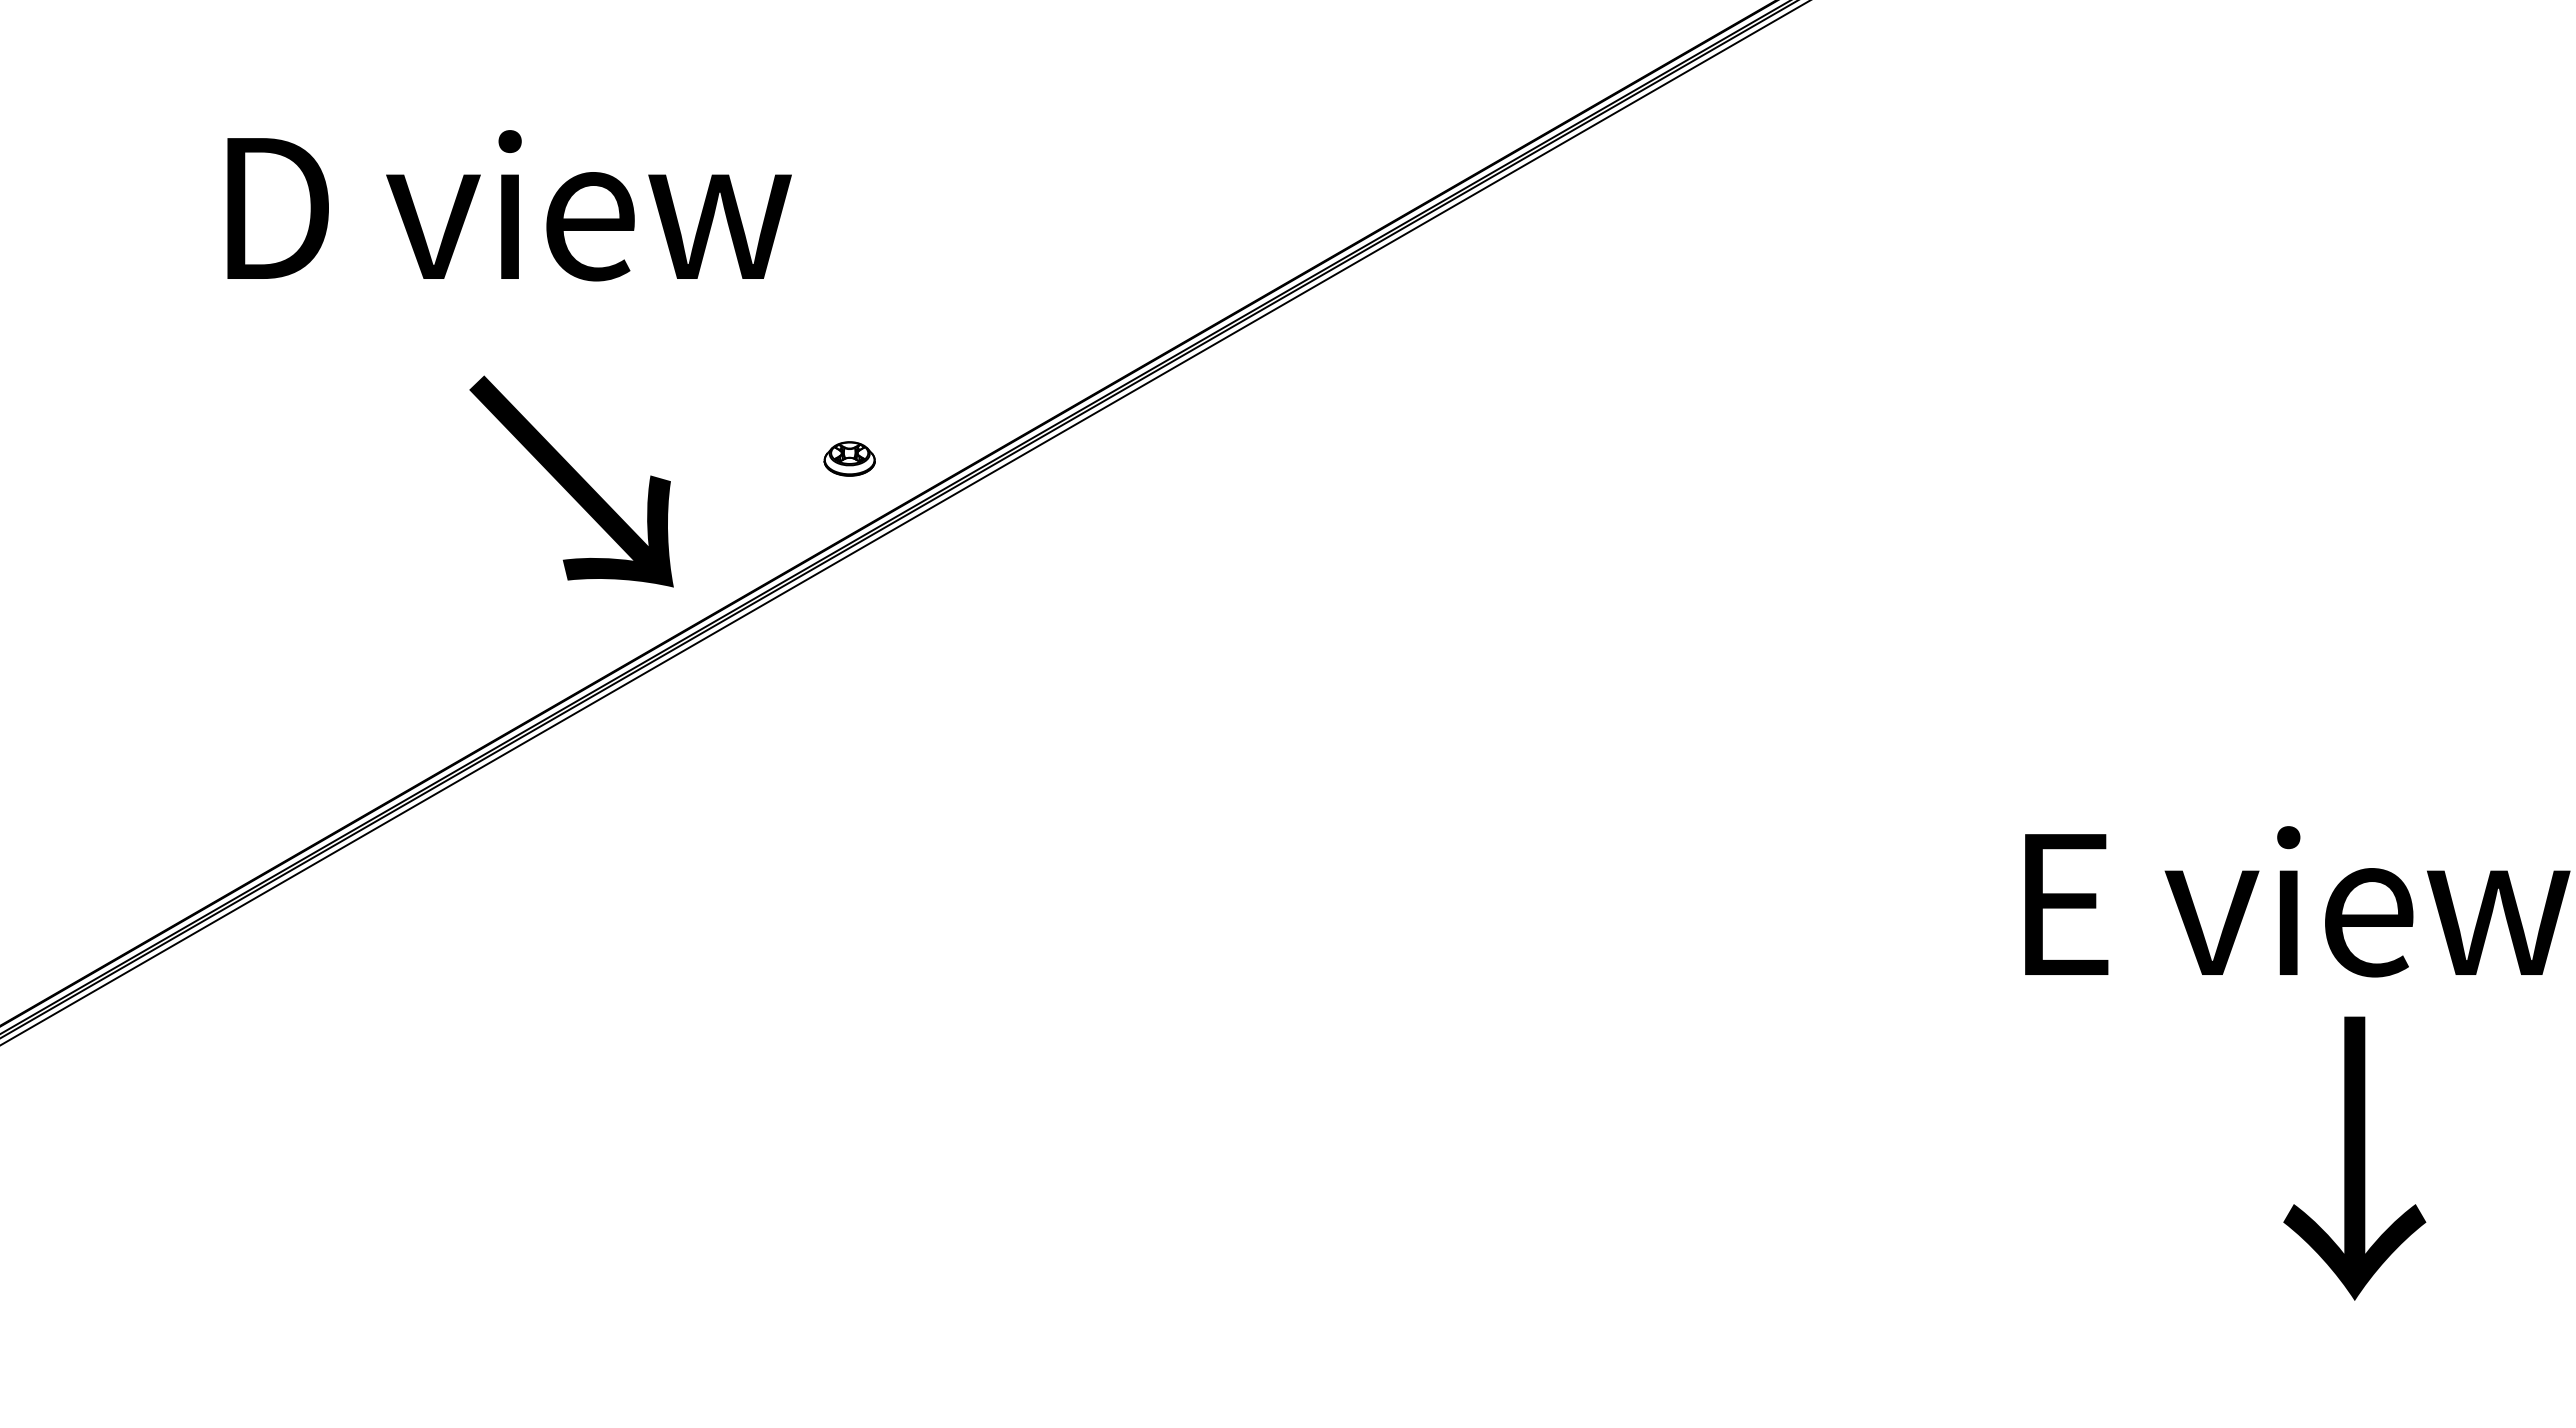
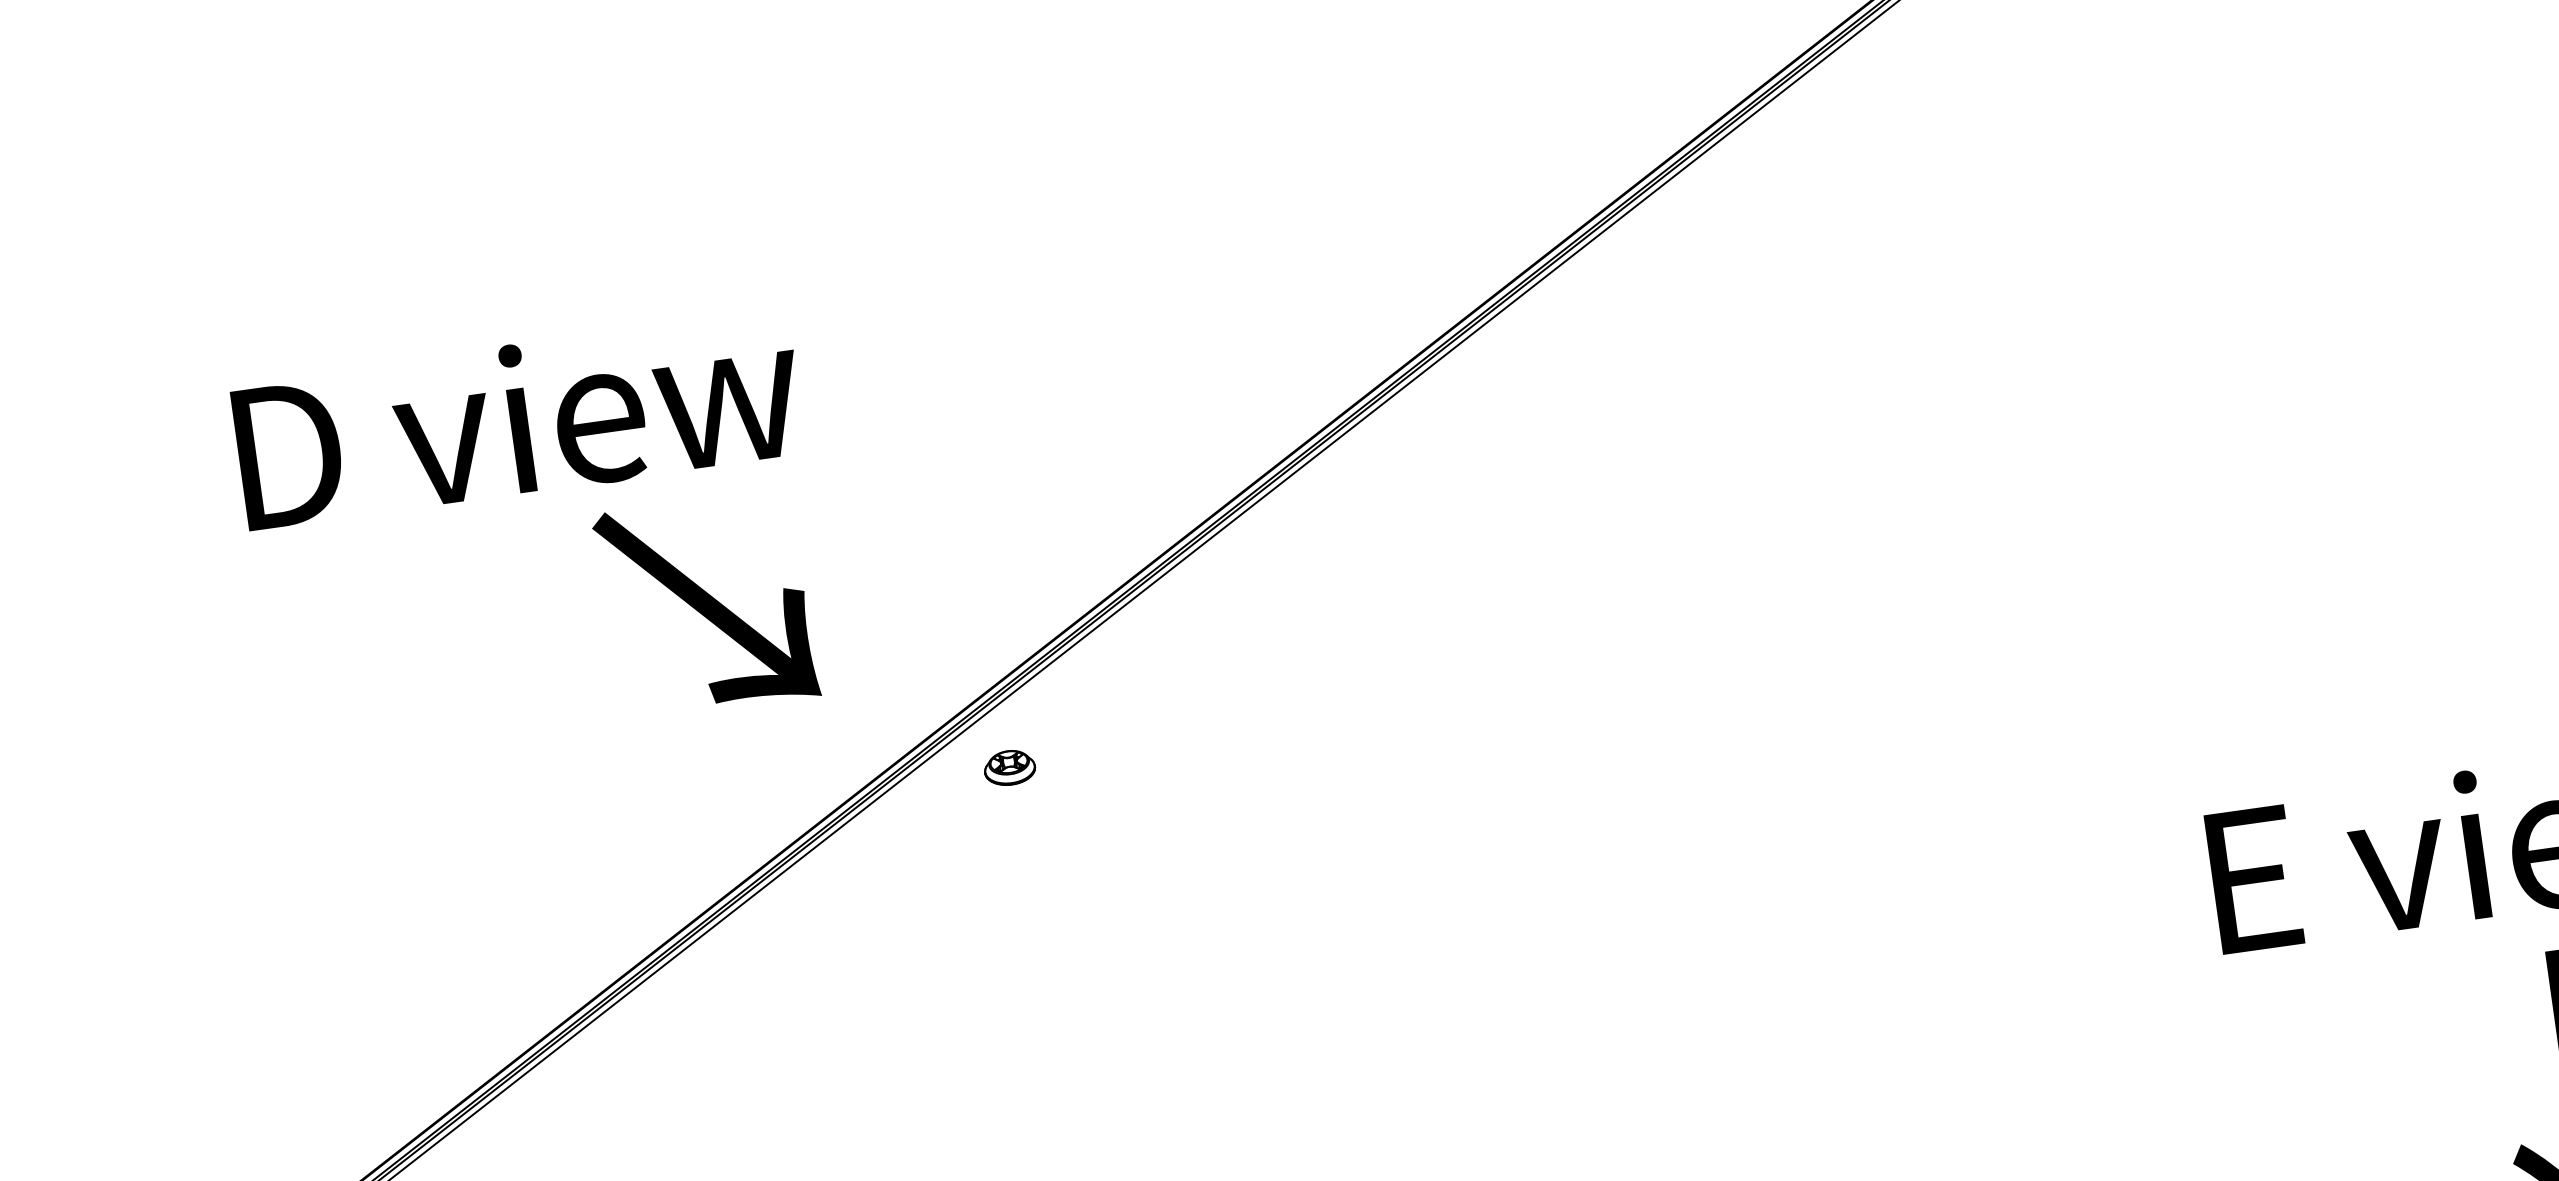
text: (509, 205) -> (518, 419), moved
part: (849, 458) -> (1009, 767), moved
text: (571, 481) -> (706, 605), moved

